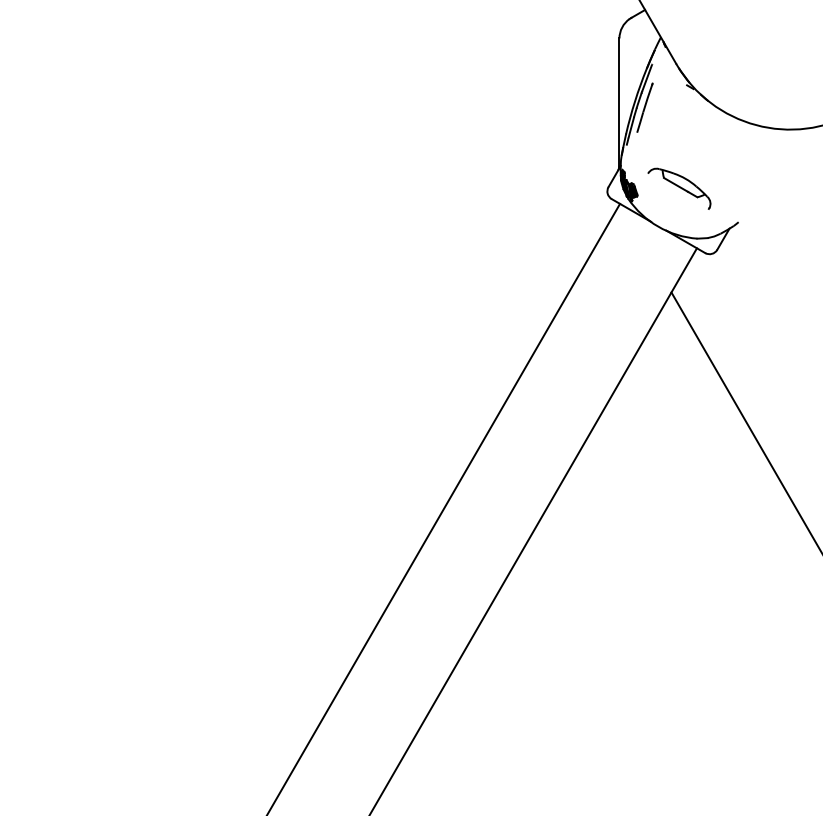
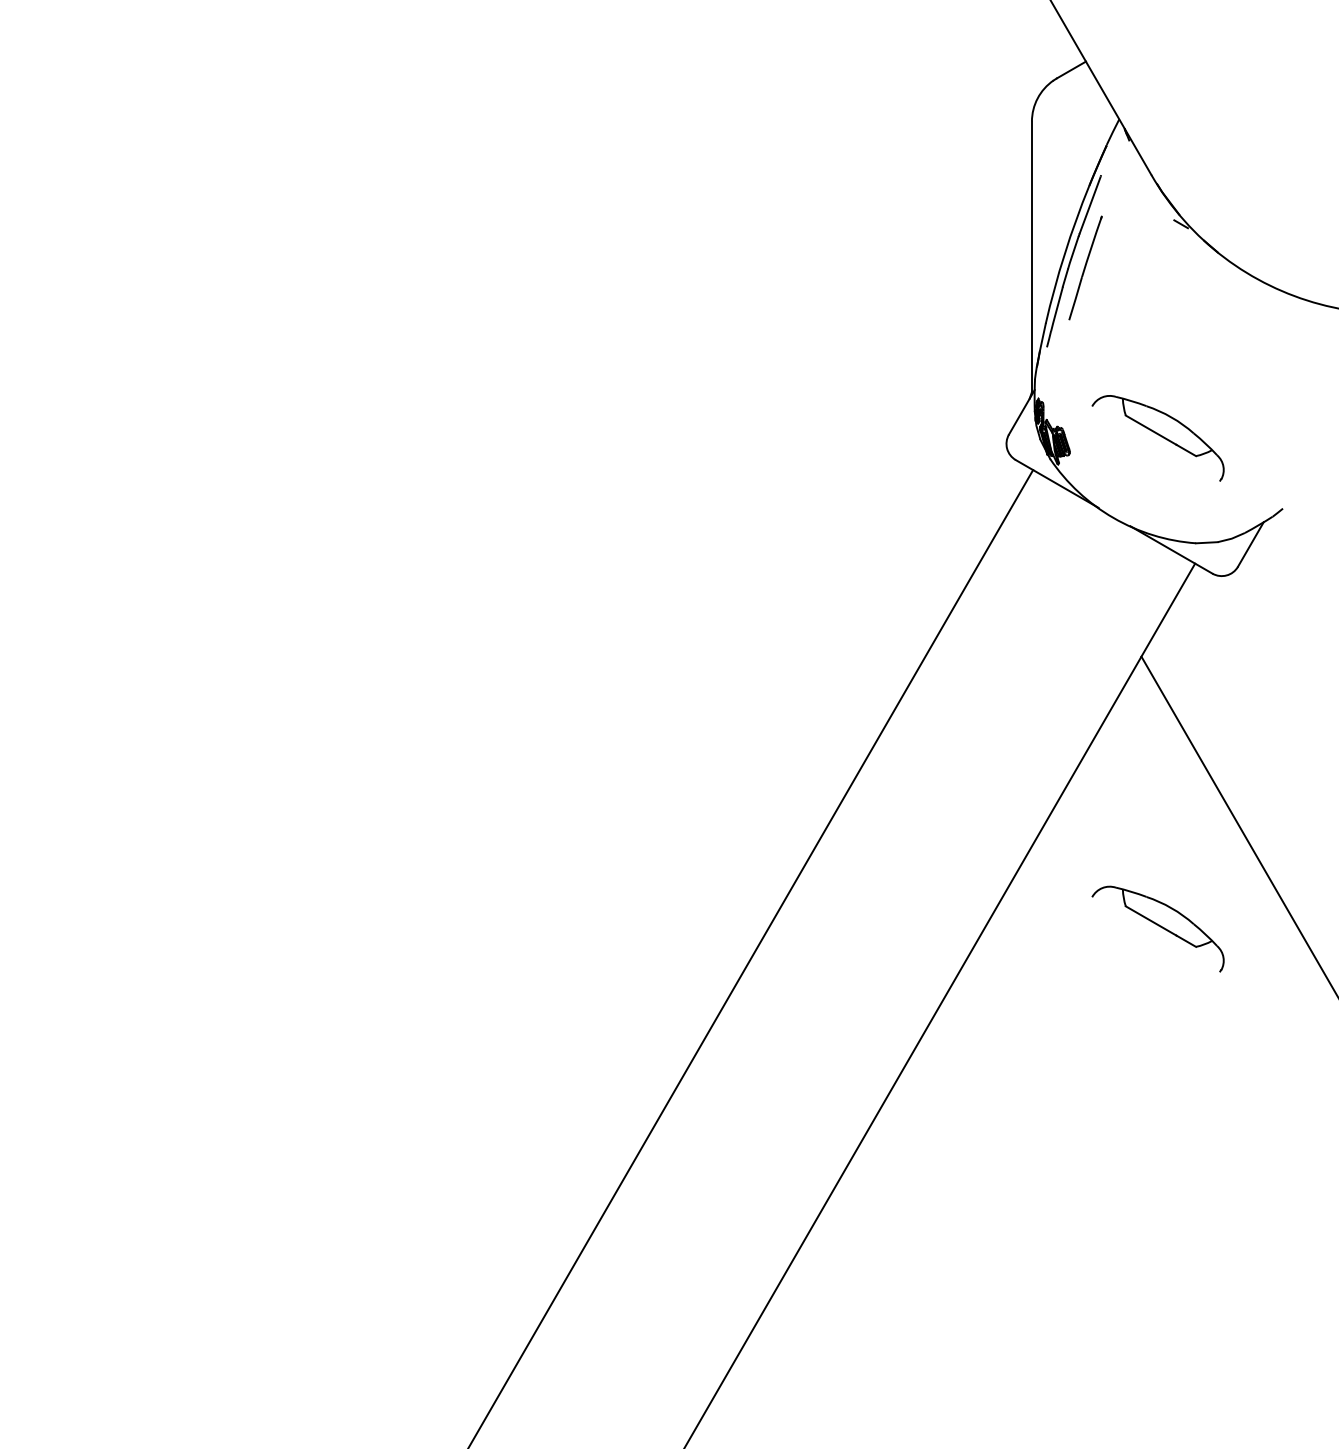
part: (679, 421) -> (1158, 928), added

